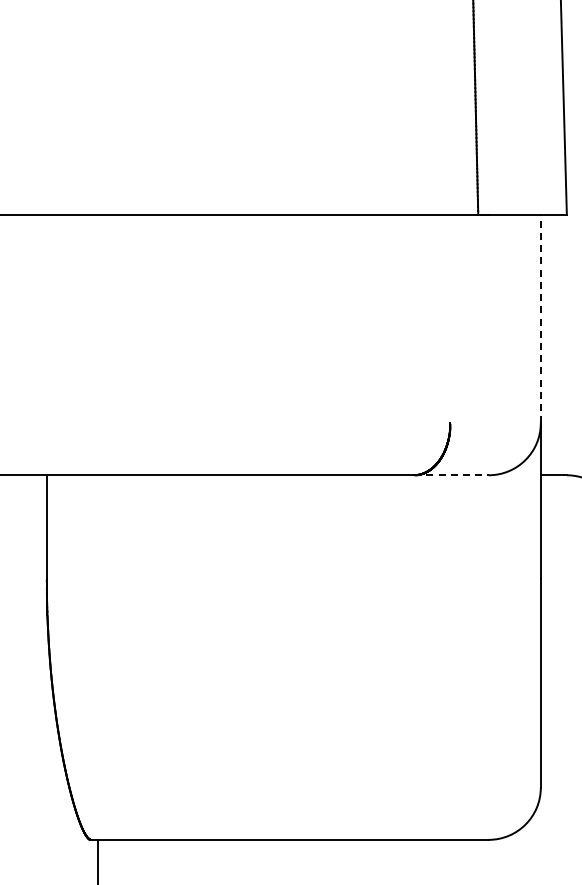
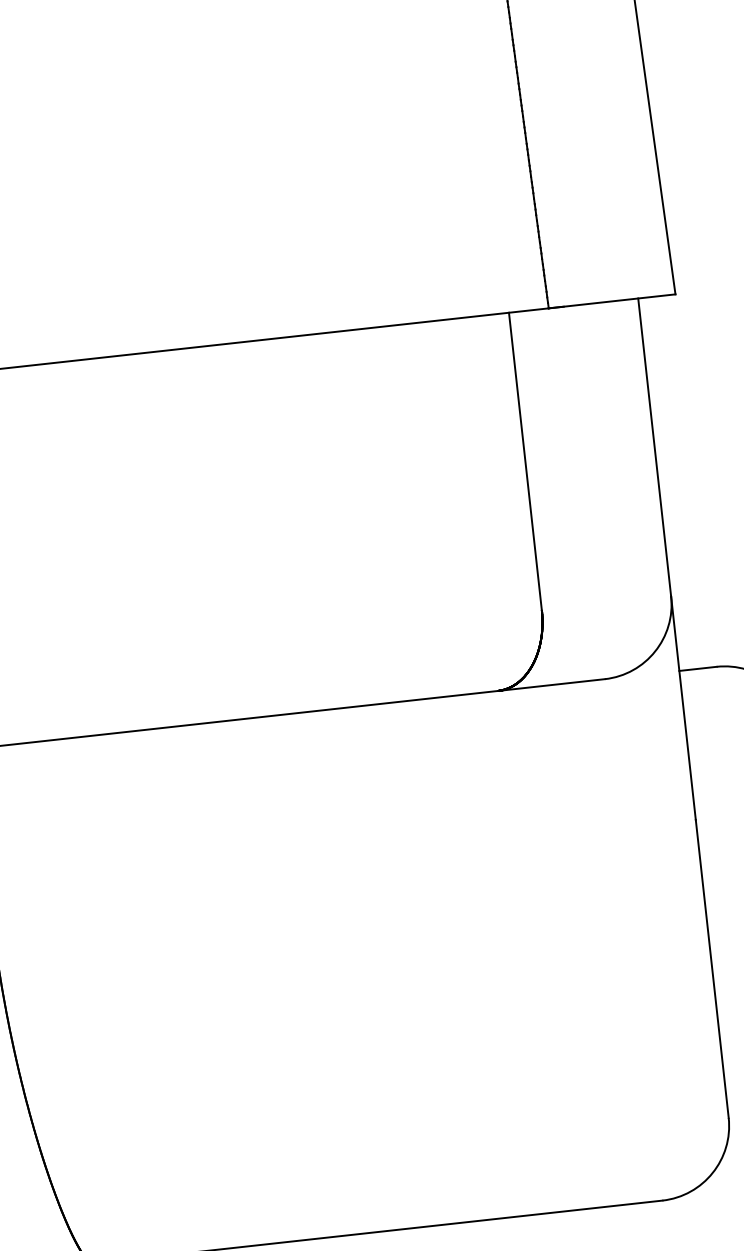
line: (450, 318) -> (525, 460), added
line: (540, 318) -> (654, 446), dashed -> solid
line: (451, 475) -> (551, 685), dashed -> solid

